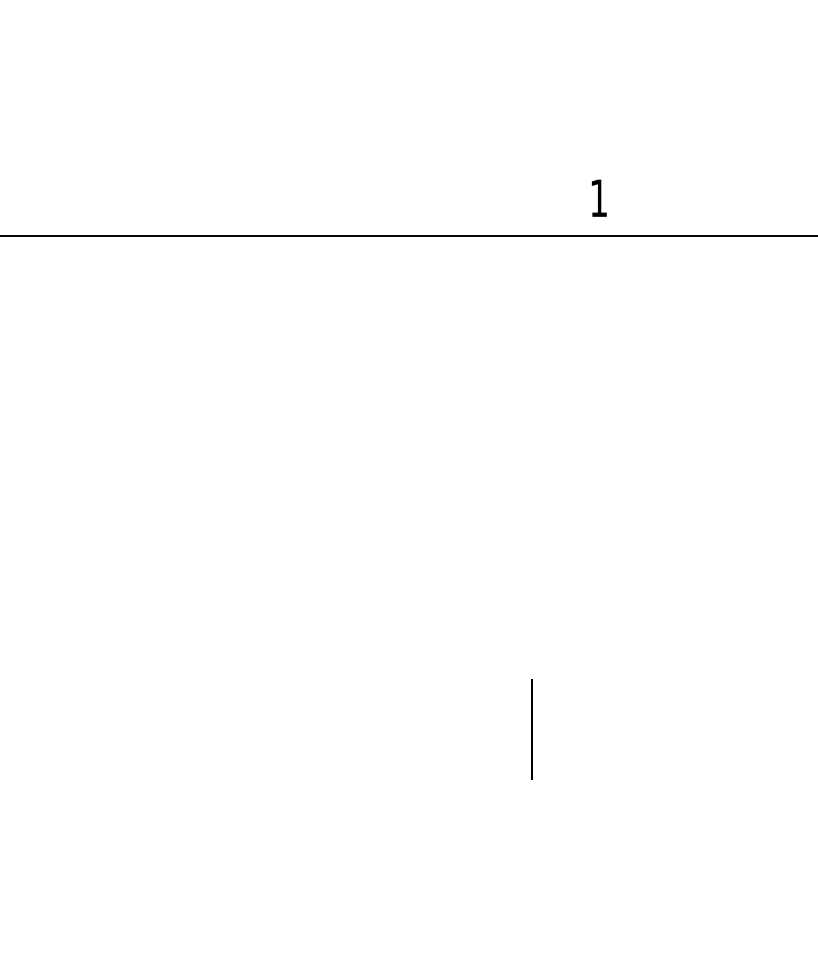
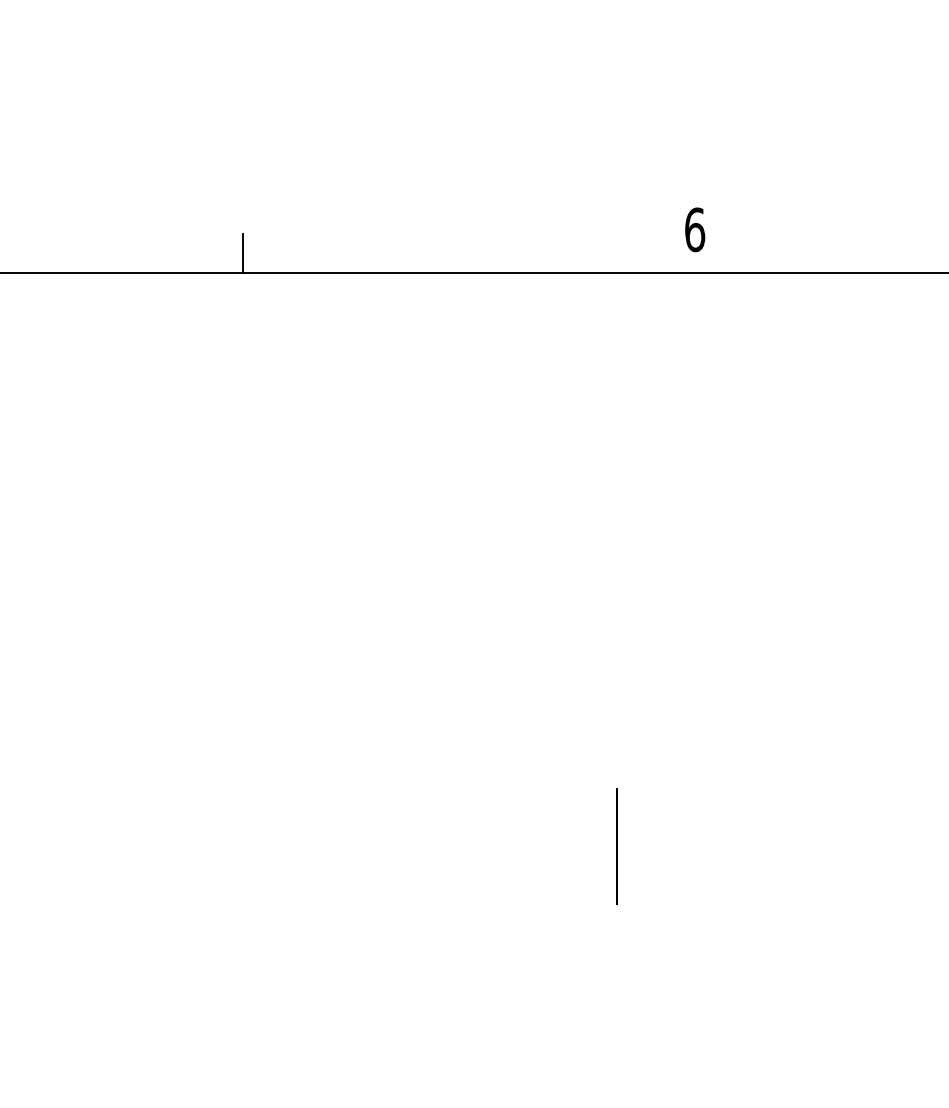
text: (599, 197) -> (695, 229), 1 -> 6
line: (209, 218) -> (242, 253), added

